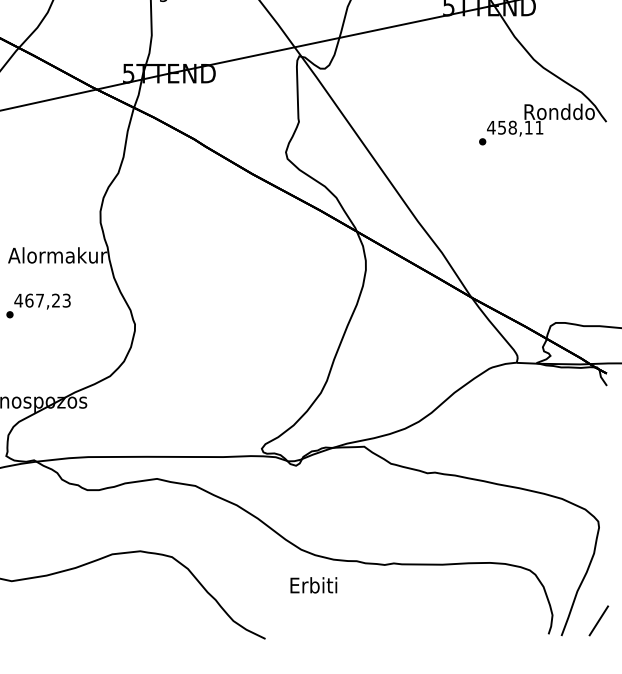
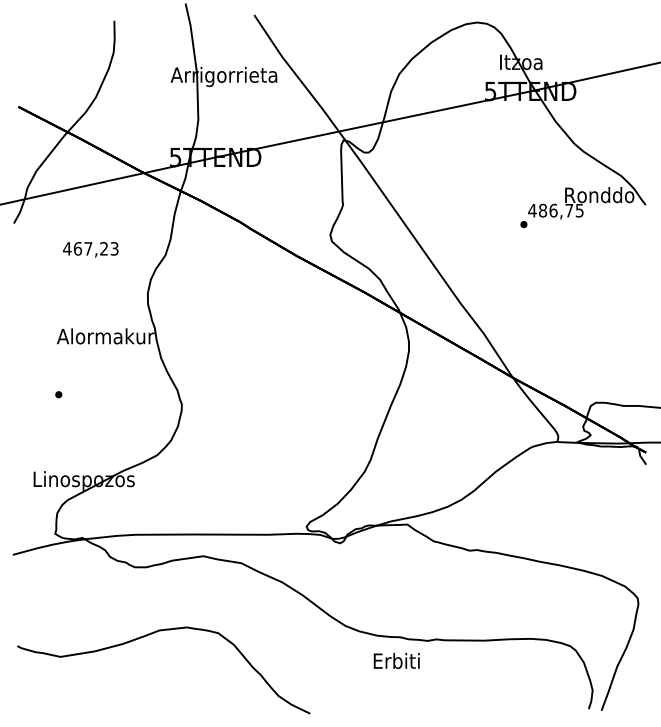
text: (520, 127) -> (561, 210), 458,11 -> 486,75
text: (42, 301) -> (90, 249), moved
text: (313, 584) -> (396, 660), moved
line: (599, 620) -> (638, 695), removed

